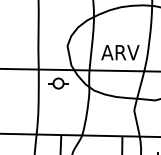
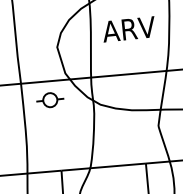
text: (120, 52) -> (129, 29), moved

